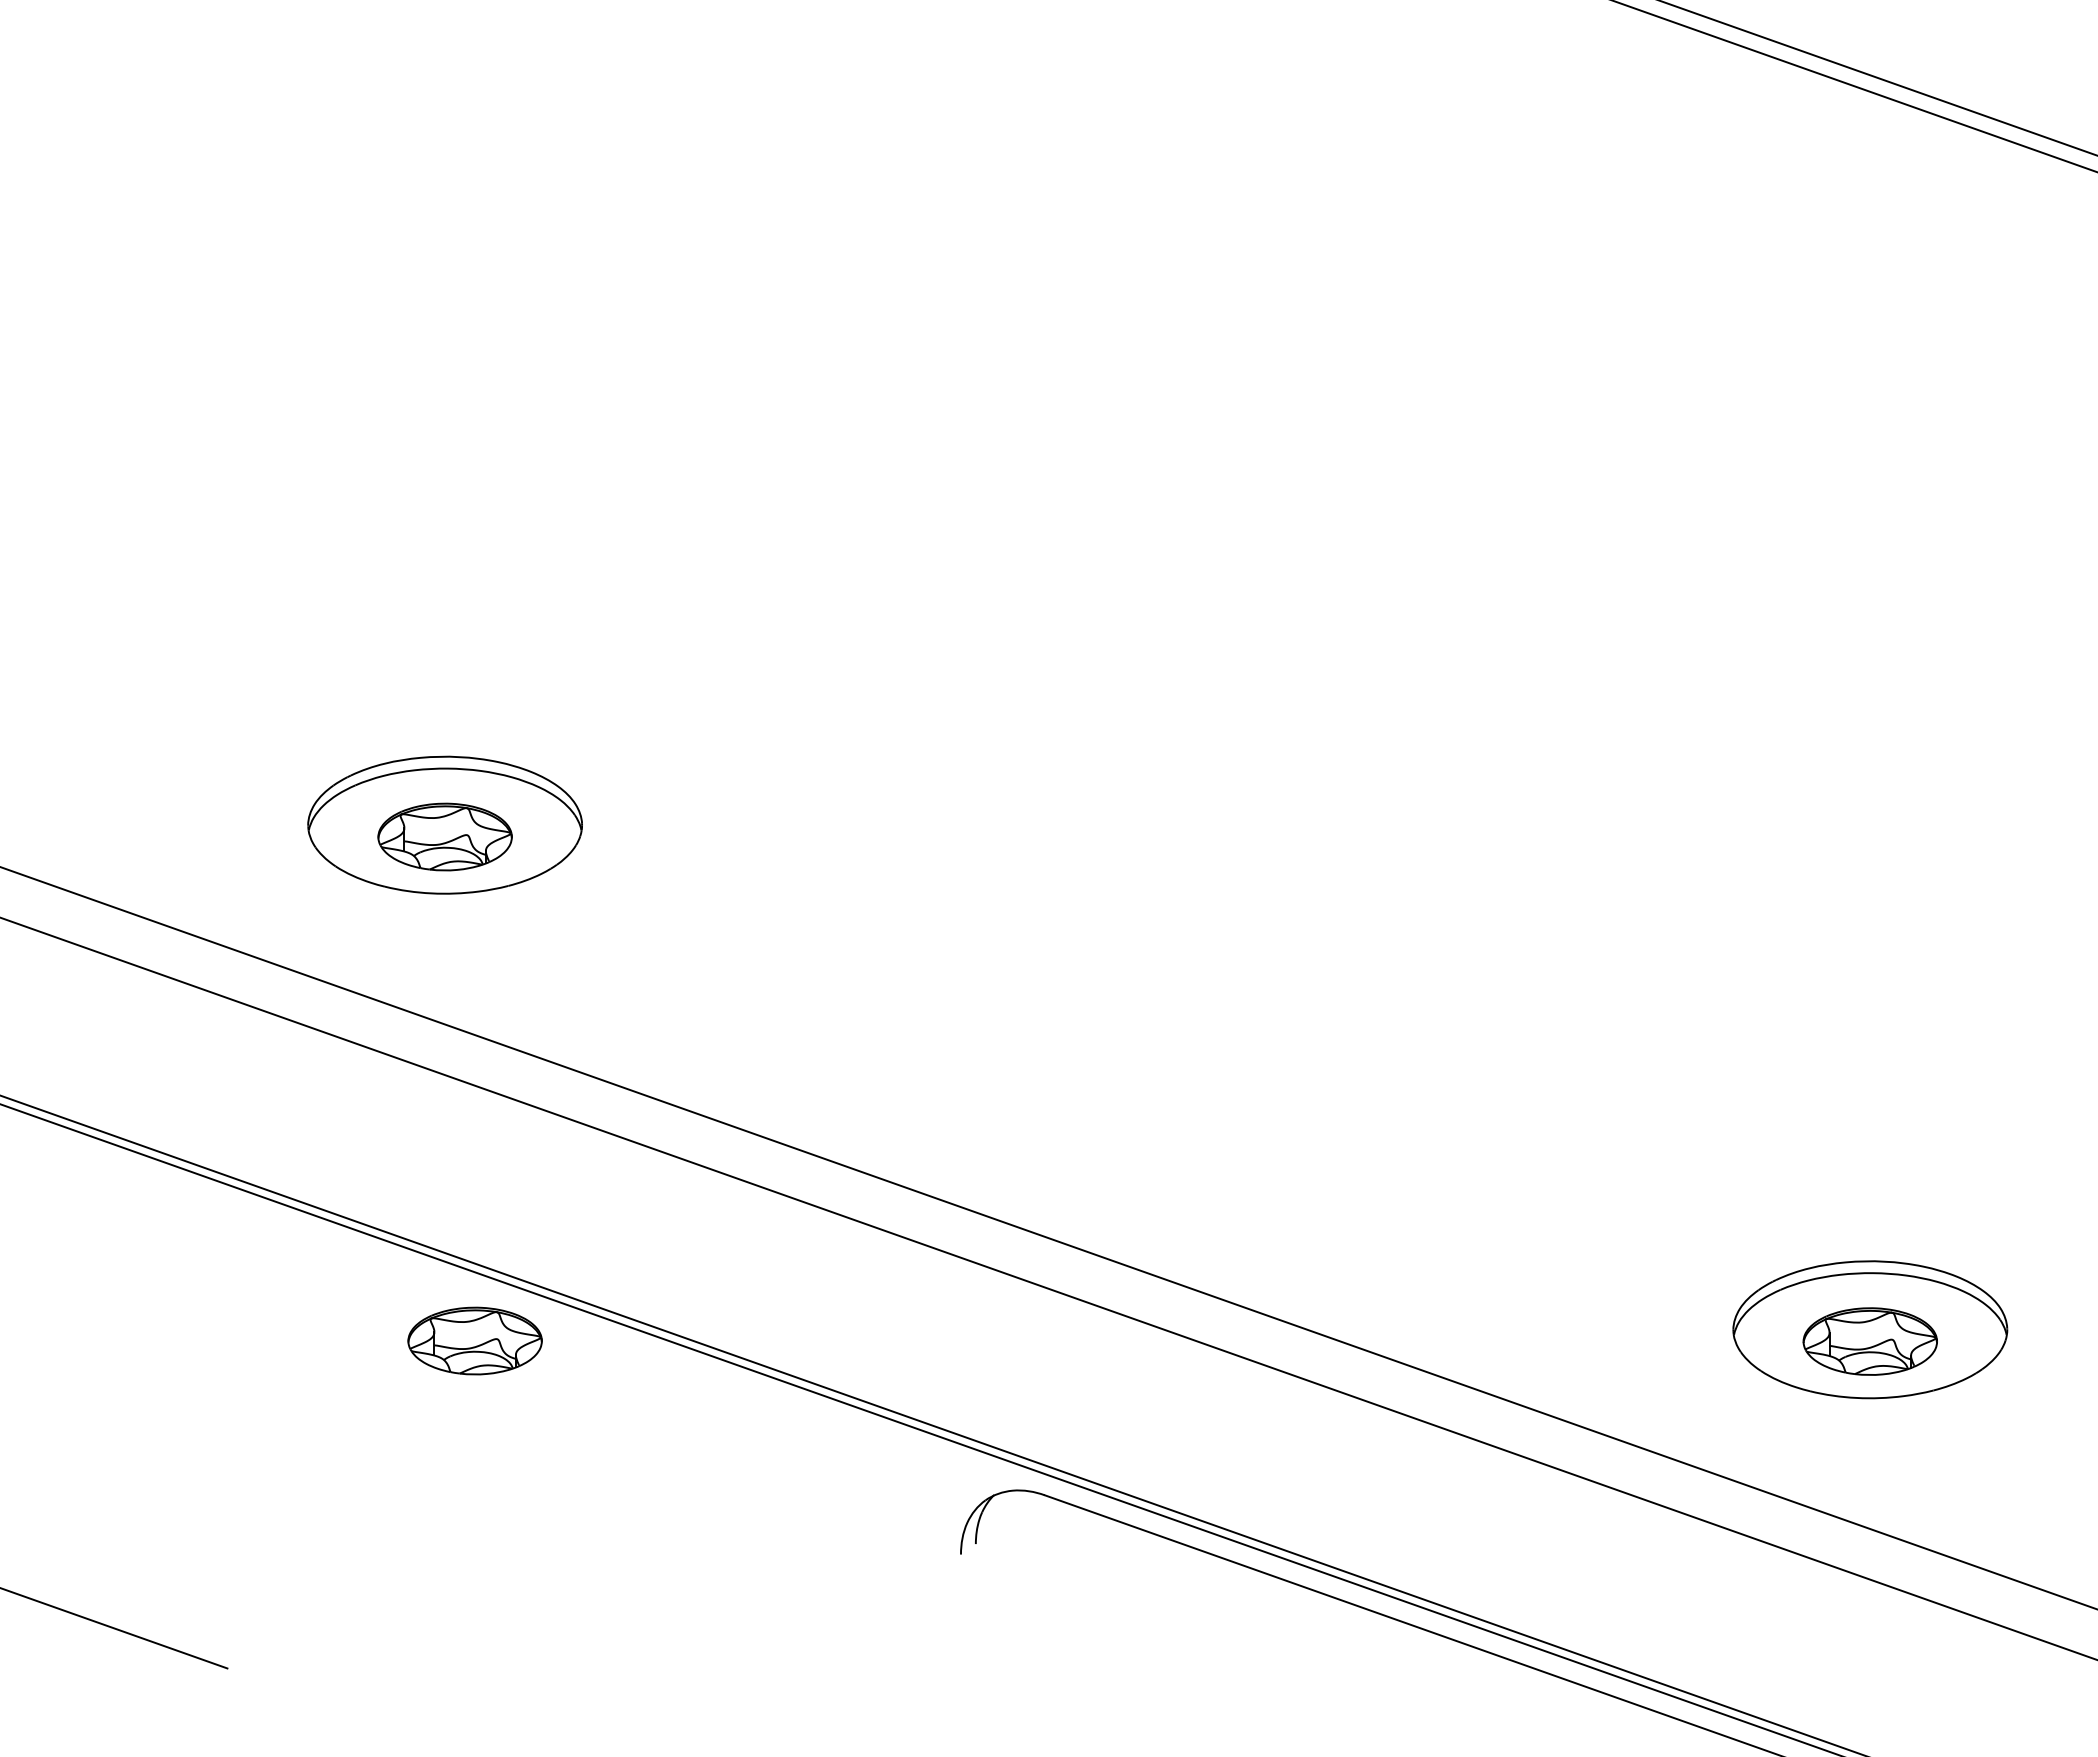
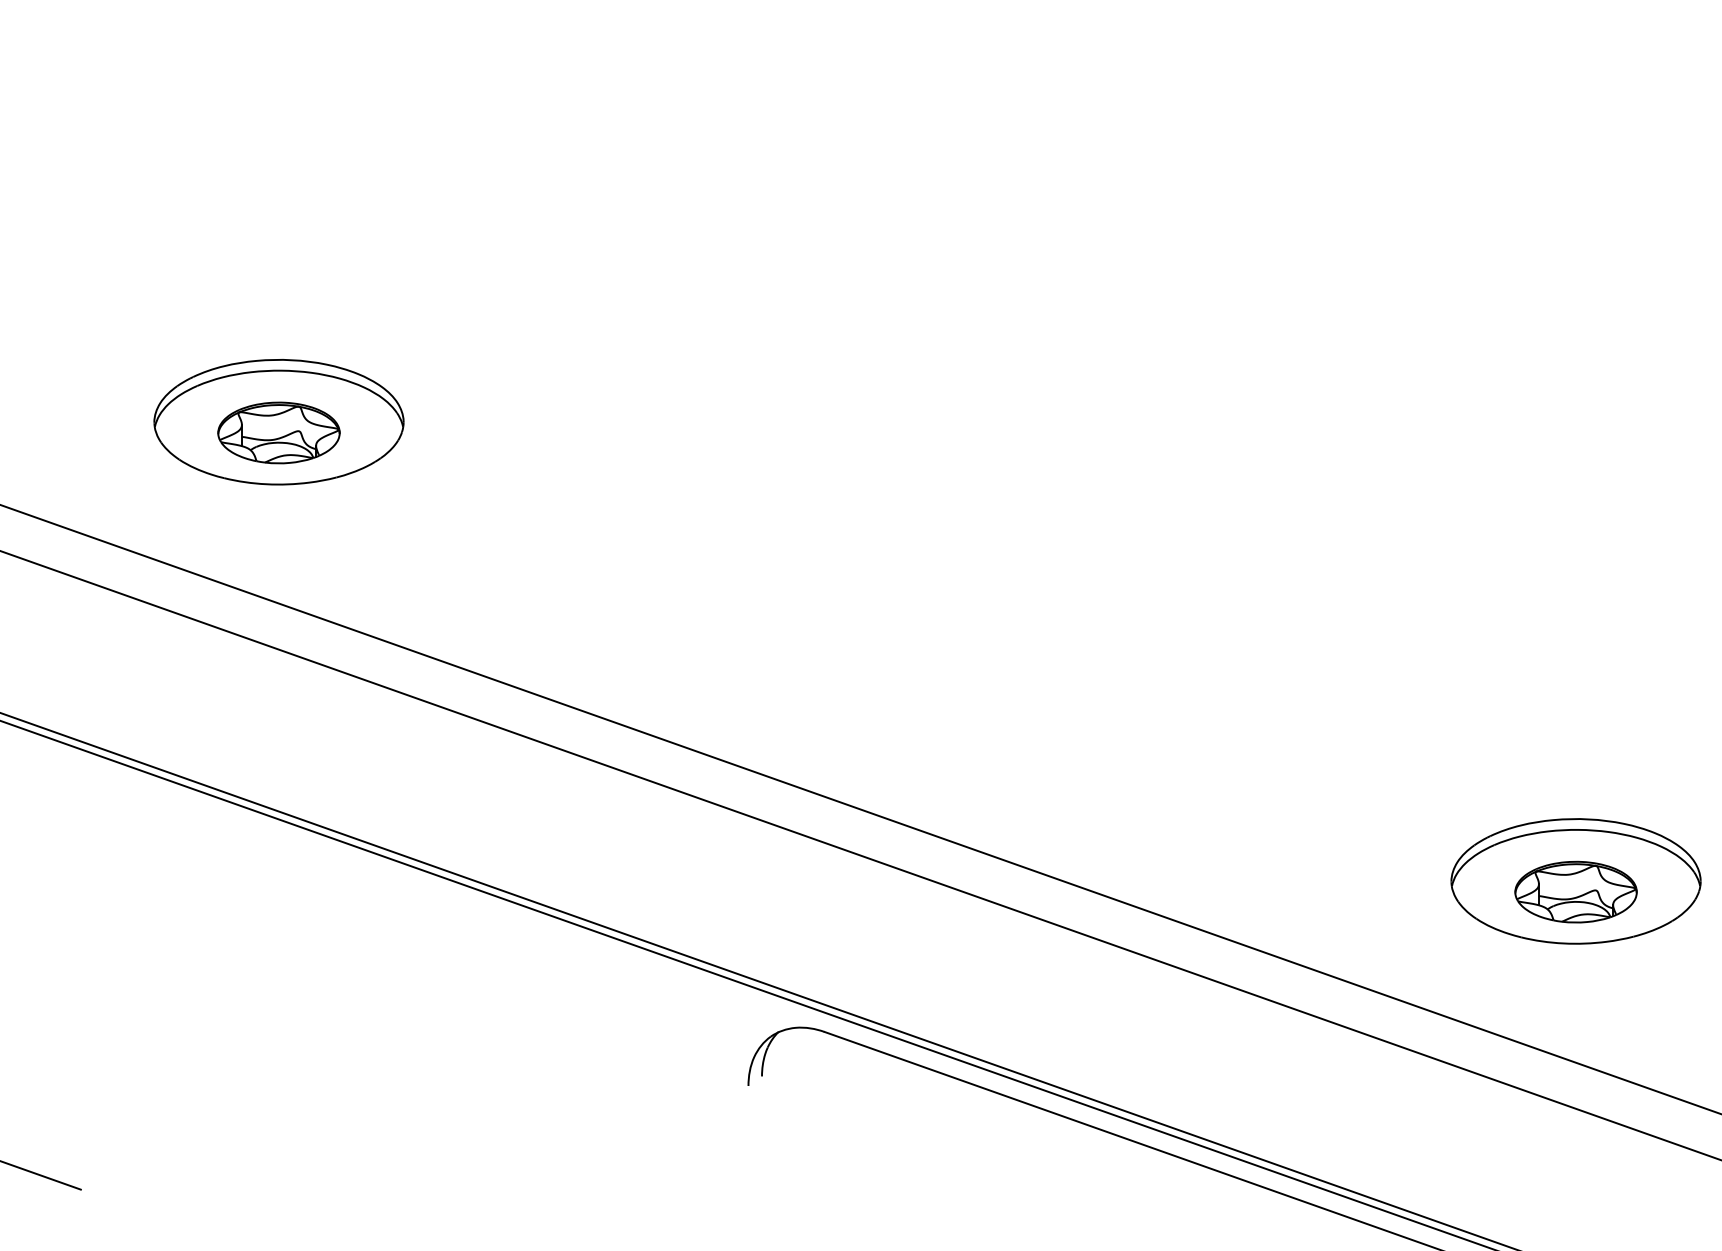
part: (474, 1340) -> (305, 891), removed

